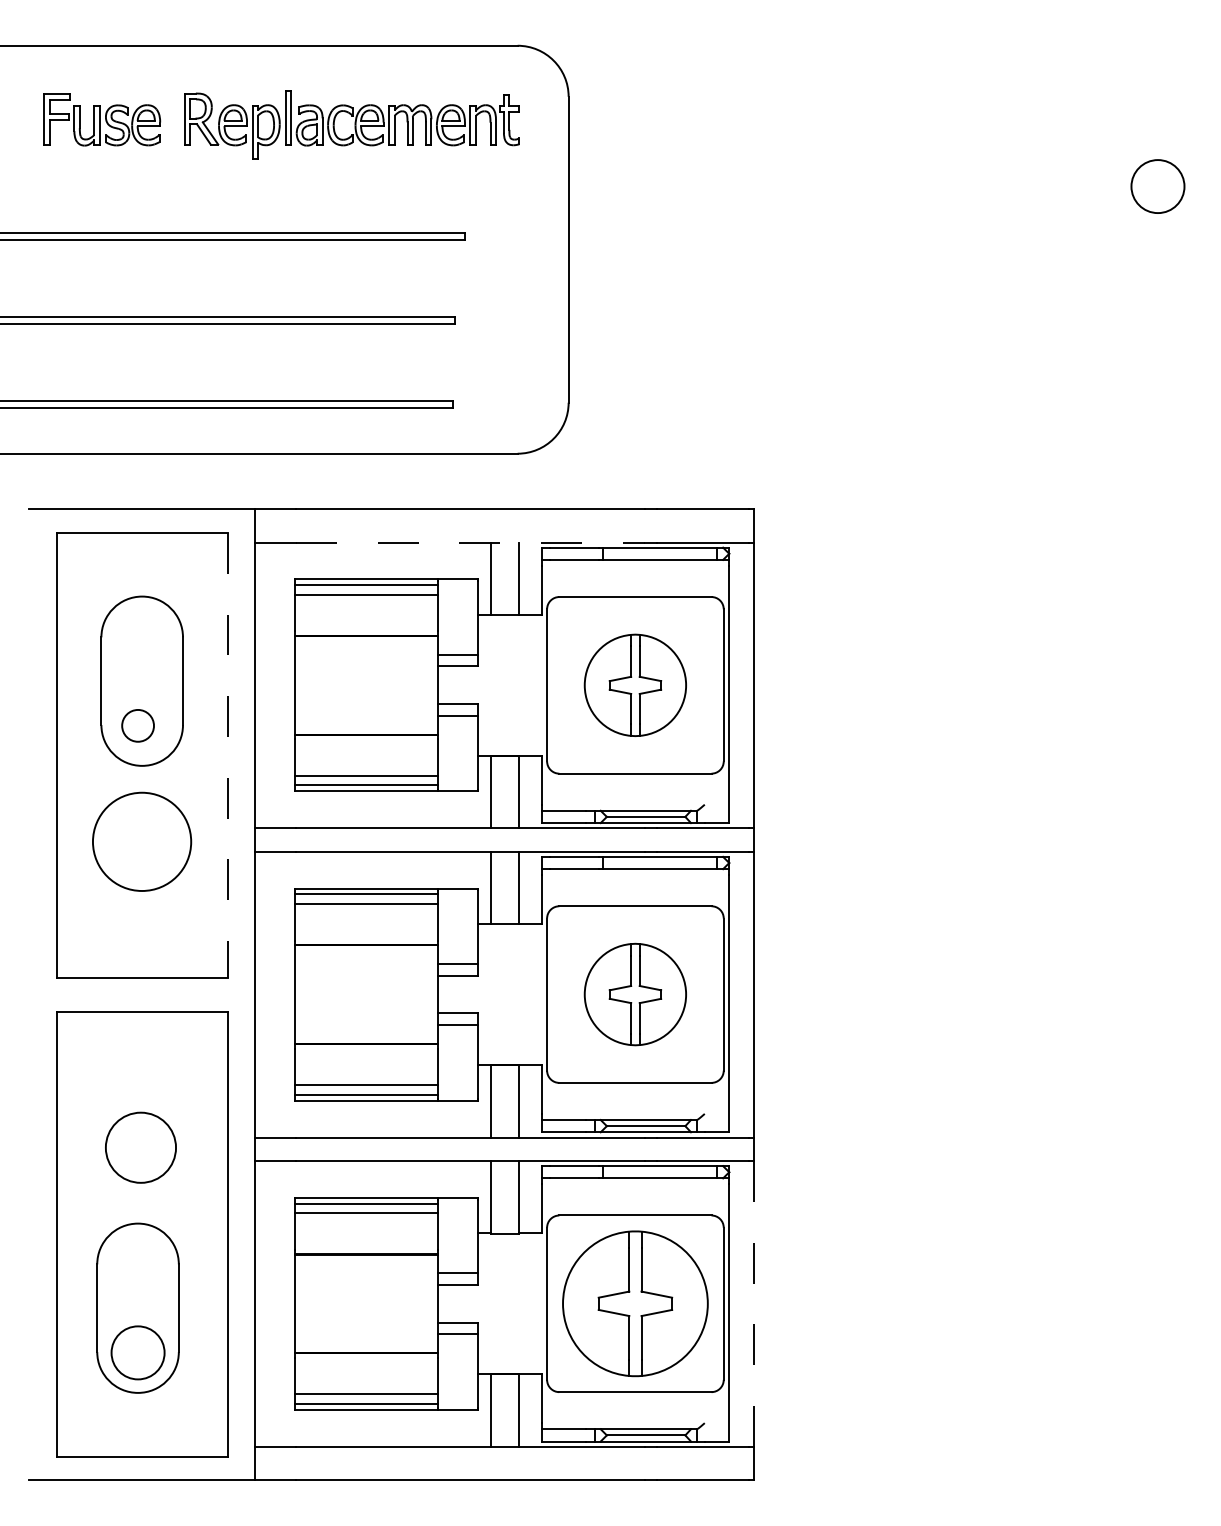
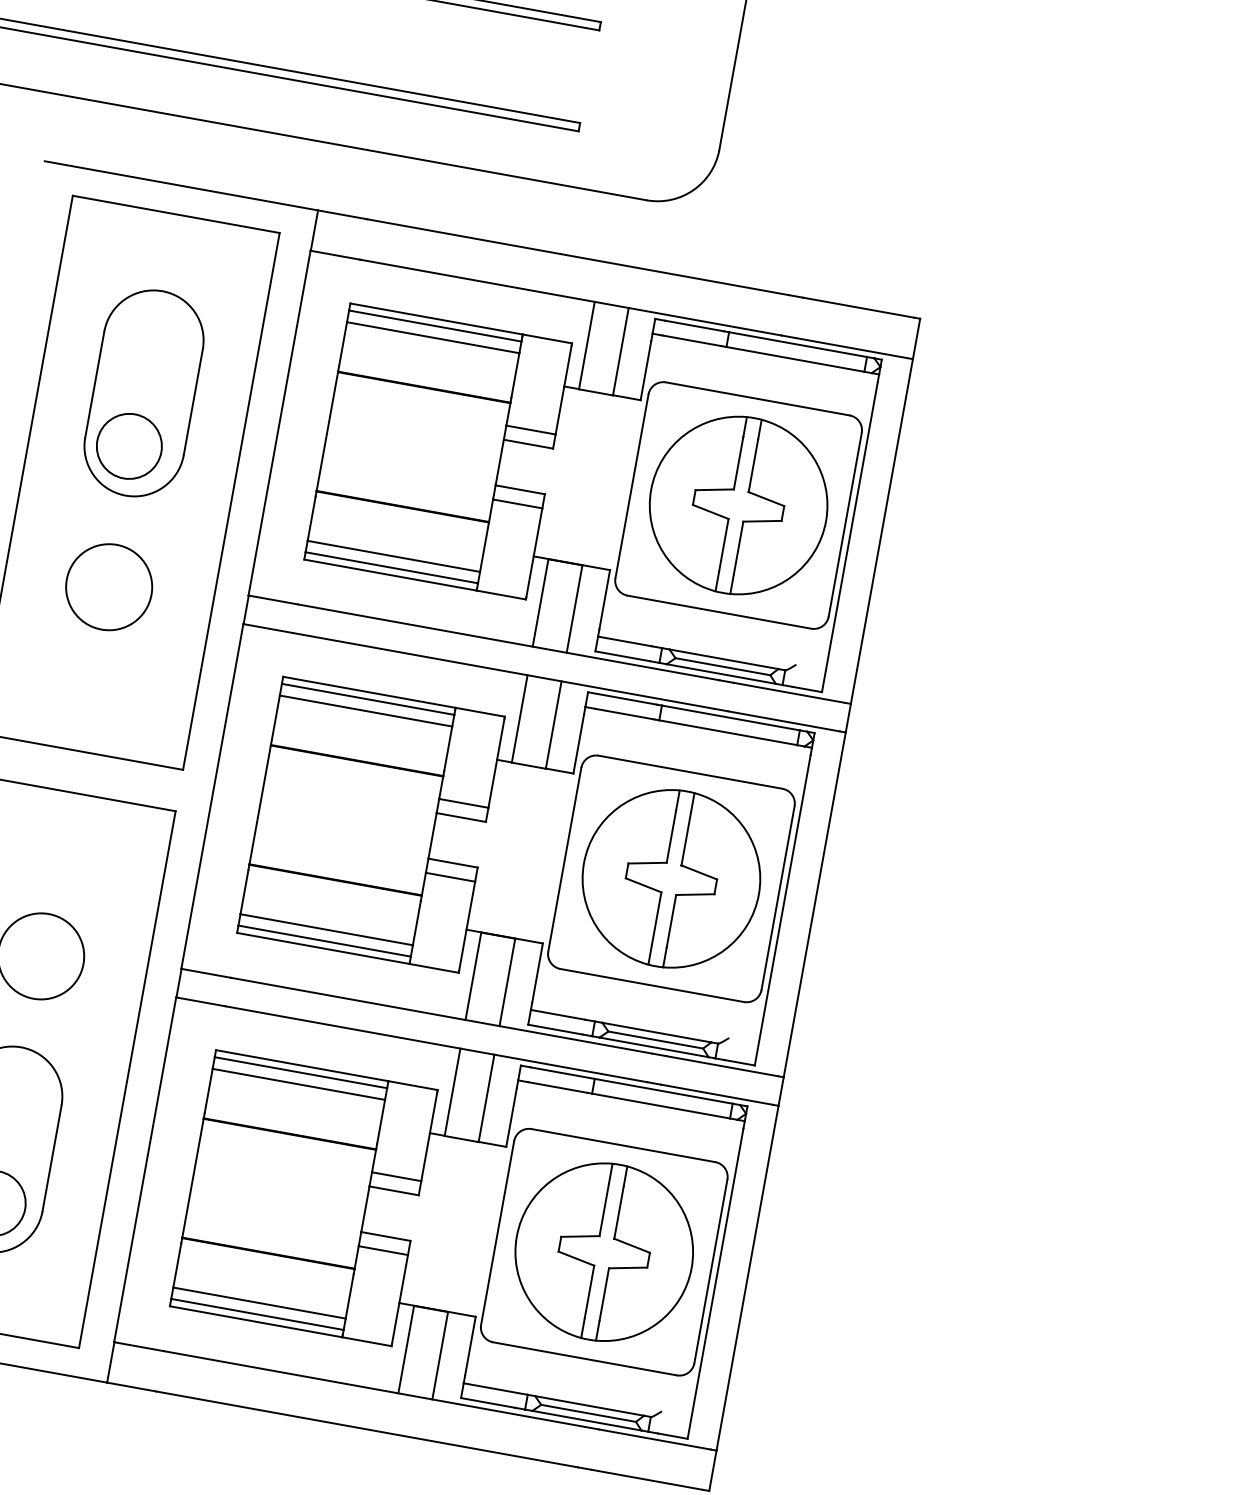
line: (470, 542) -> (570, 297), dashed -> solid
part: (635, 685) -> (738, 505), size x1.43
circle: (137, 725) -> (128, 445), size x1.67
line: (227, 755) -> (230, 501), dashed -> solid
circle: (142, 841) -> (109, 586), size x0.71
part: (635, 994) -> (671, 878), size x1.43
line: (754, 1303) -> (748, 1277), dashed -> solid

